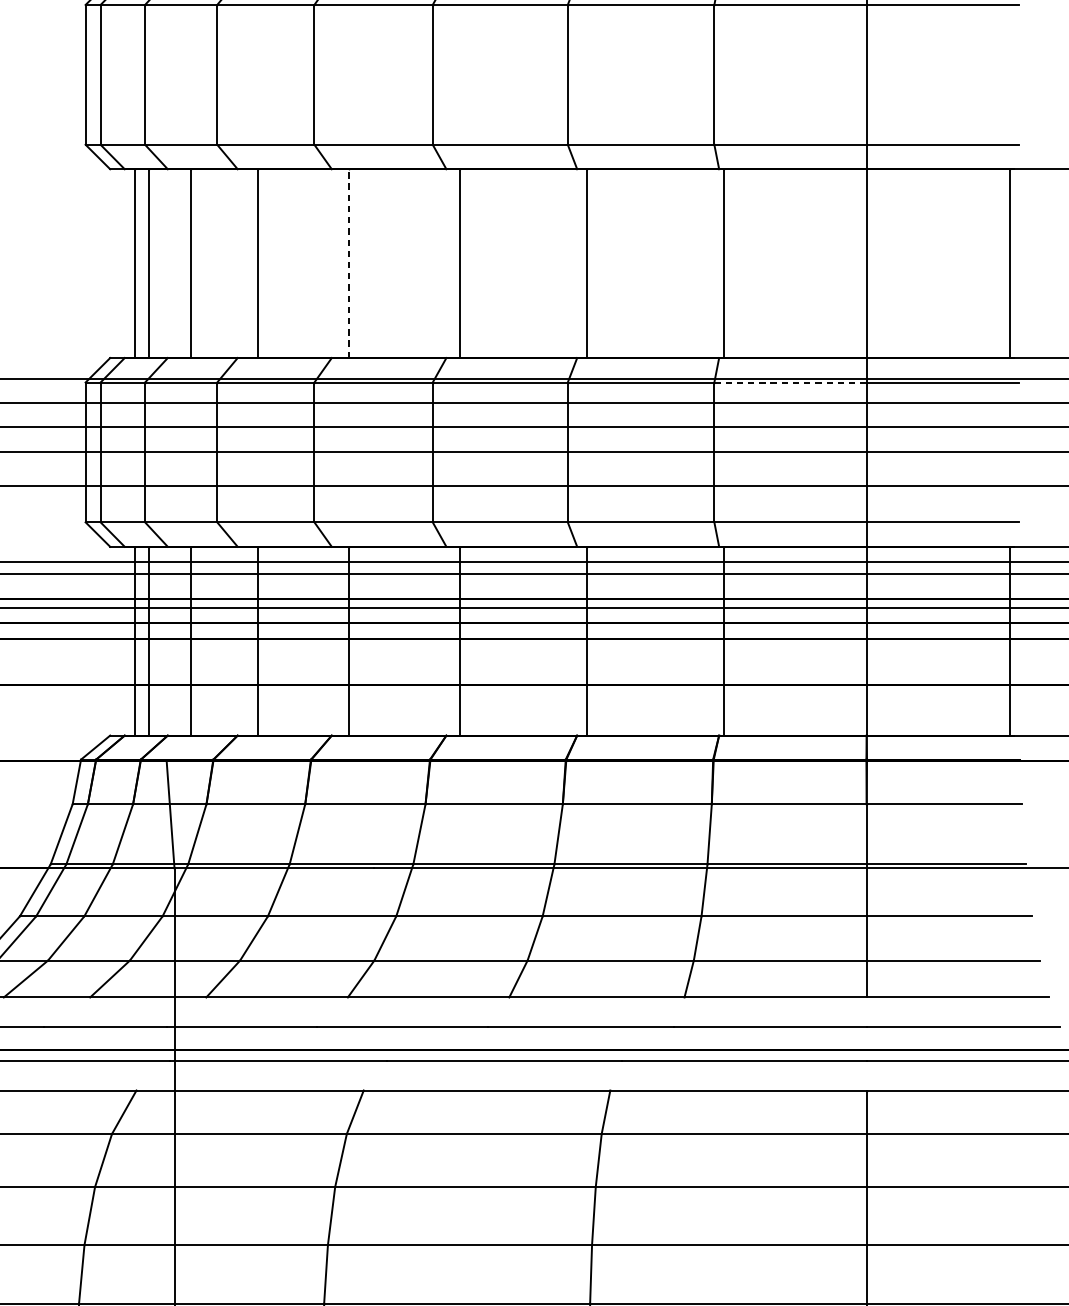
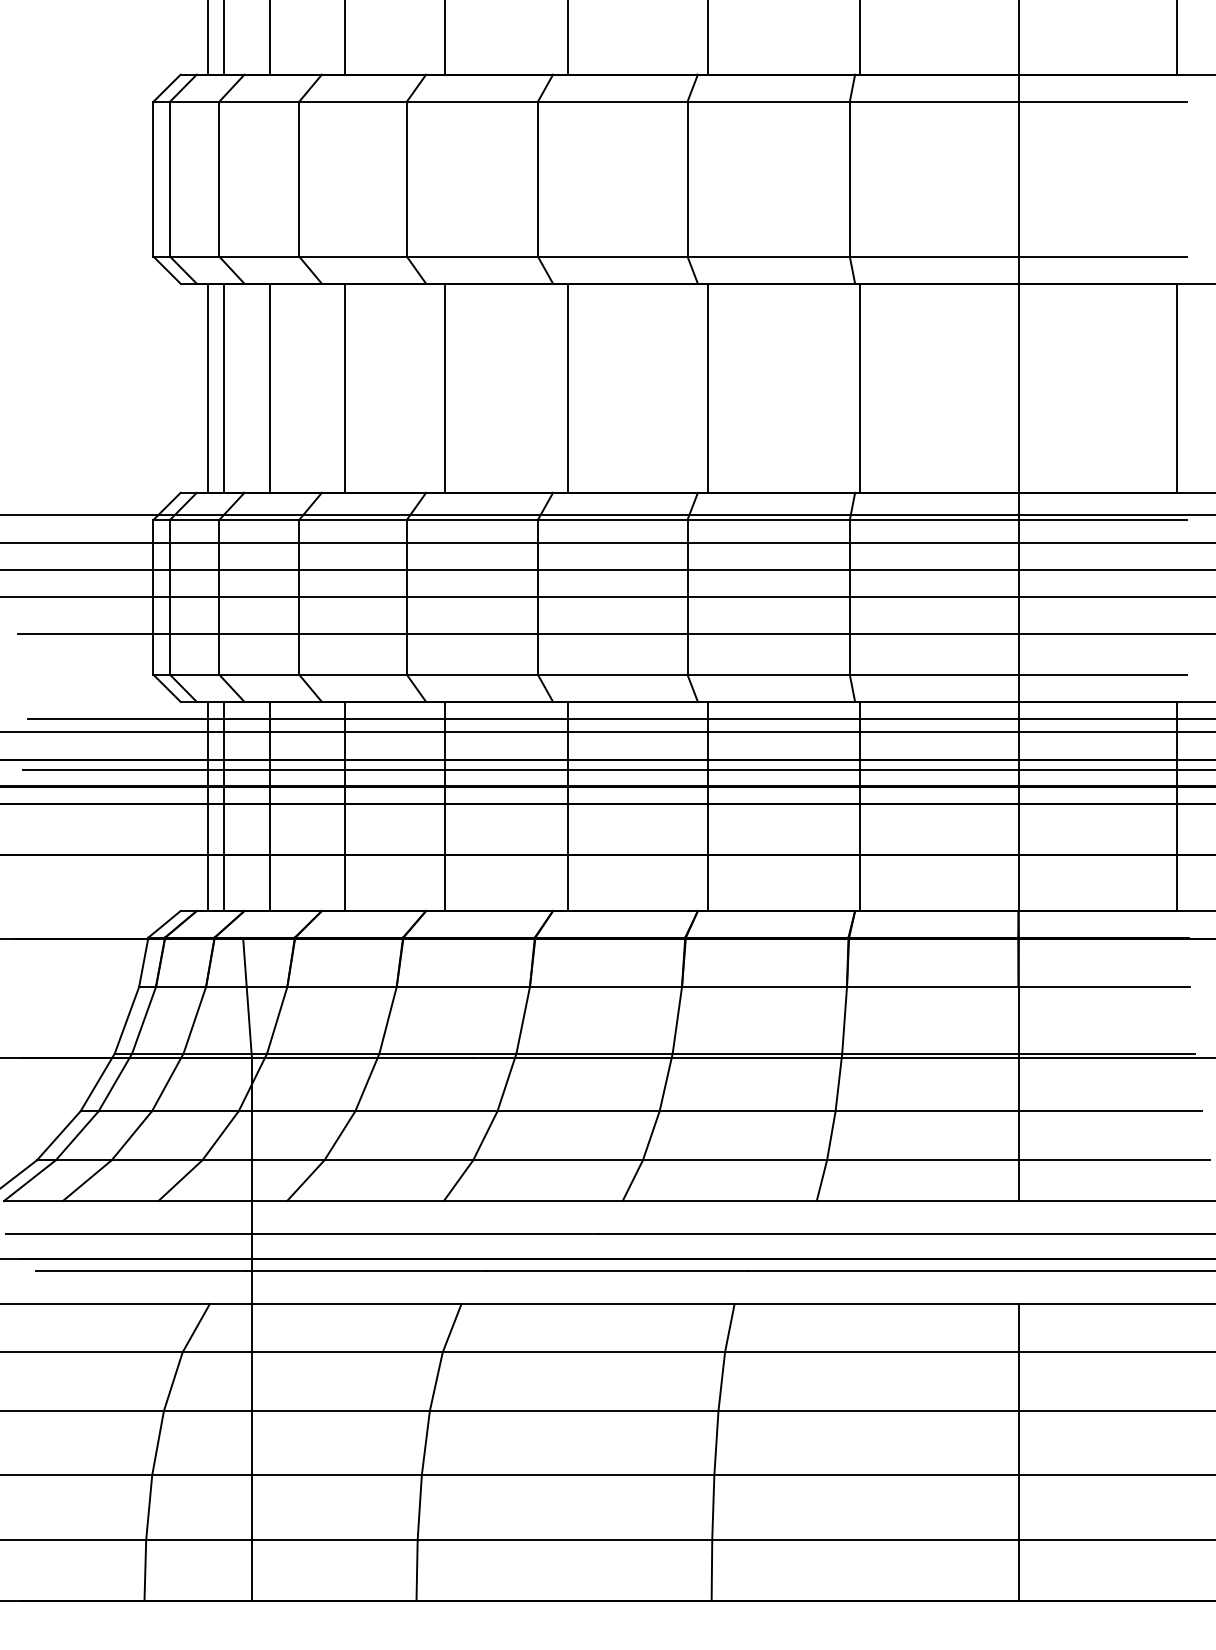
line: (349, 263) -> (445, 388), dashed -> solid
line: (790, 382) -> (934, 519), dashed -> solid

